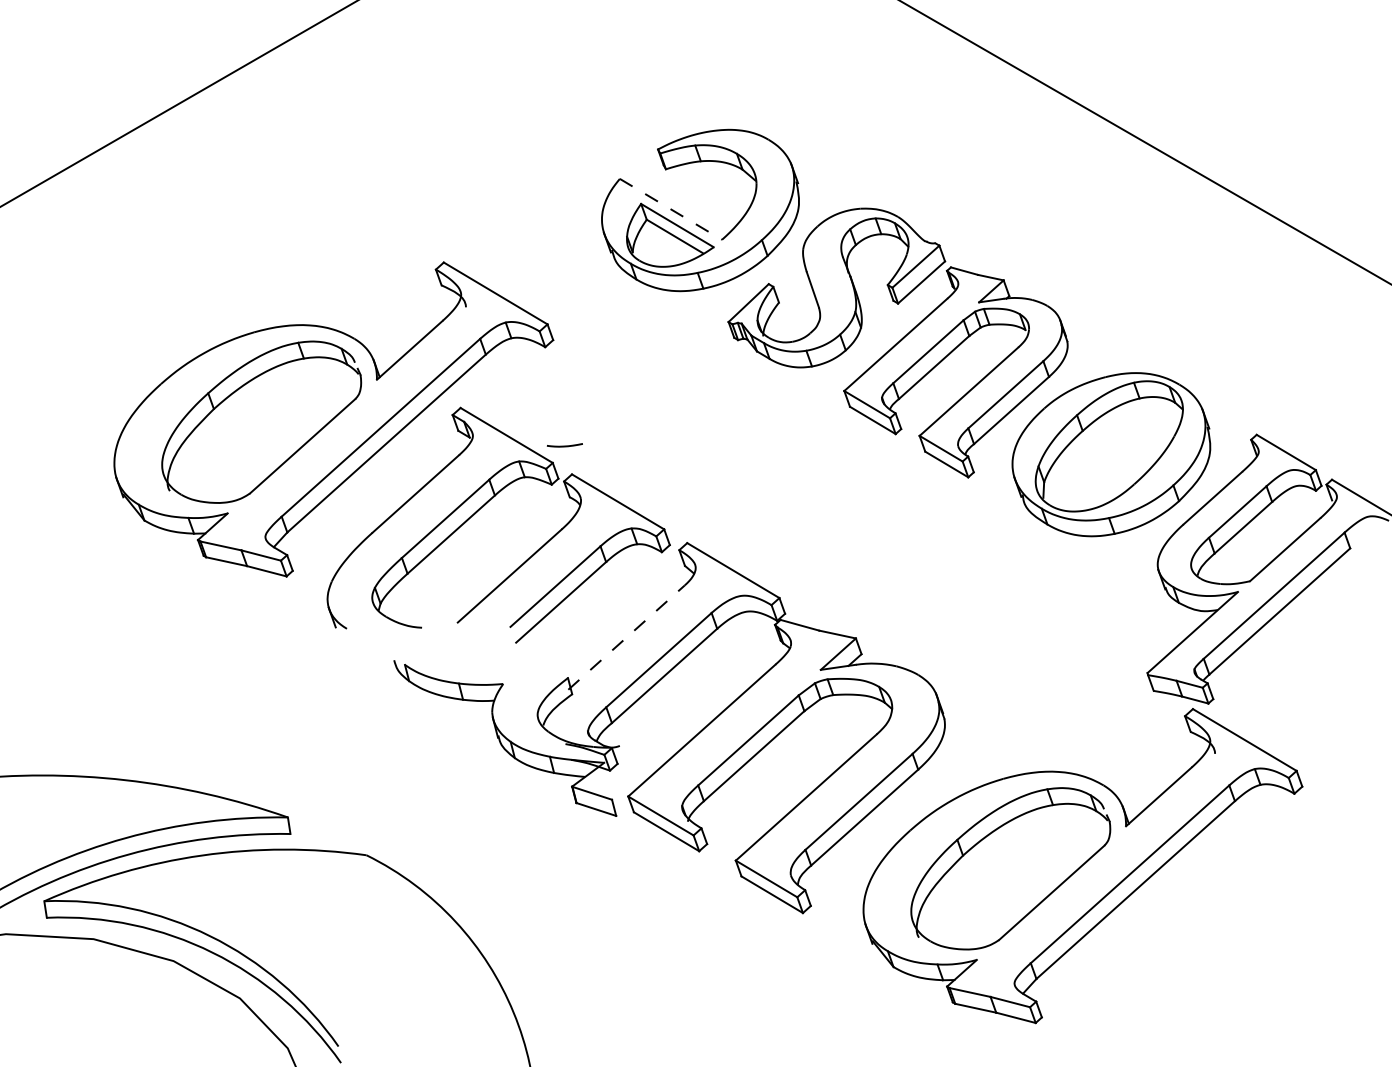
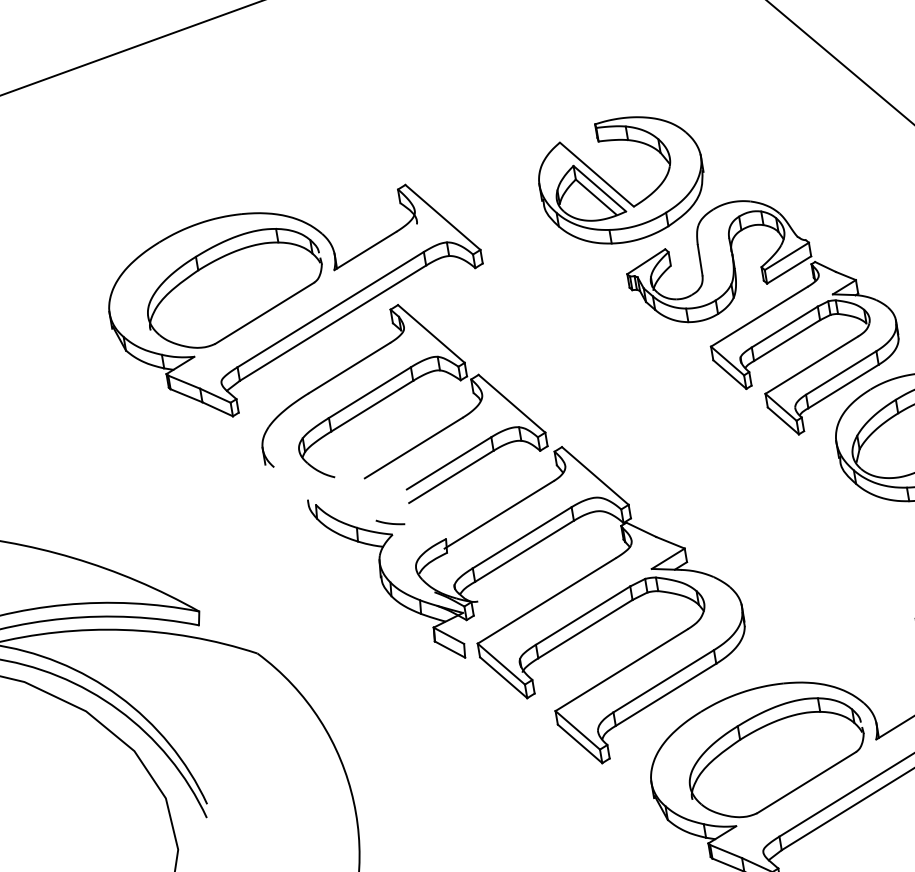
line: (671, 209) -> (597, 174), dashed -> solid
line: (564, 445) -> (390, 522), moved
line: (626, 637) -> (499, 514), dashed -> solid

